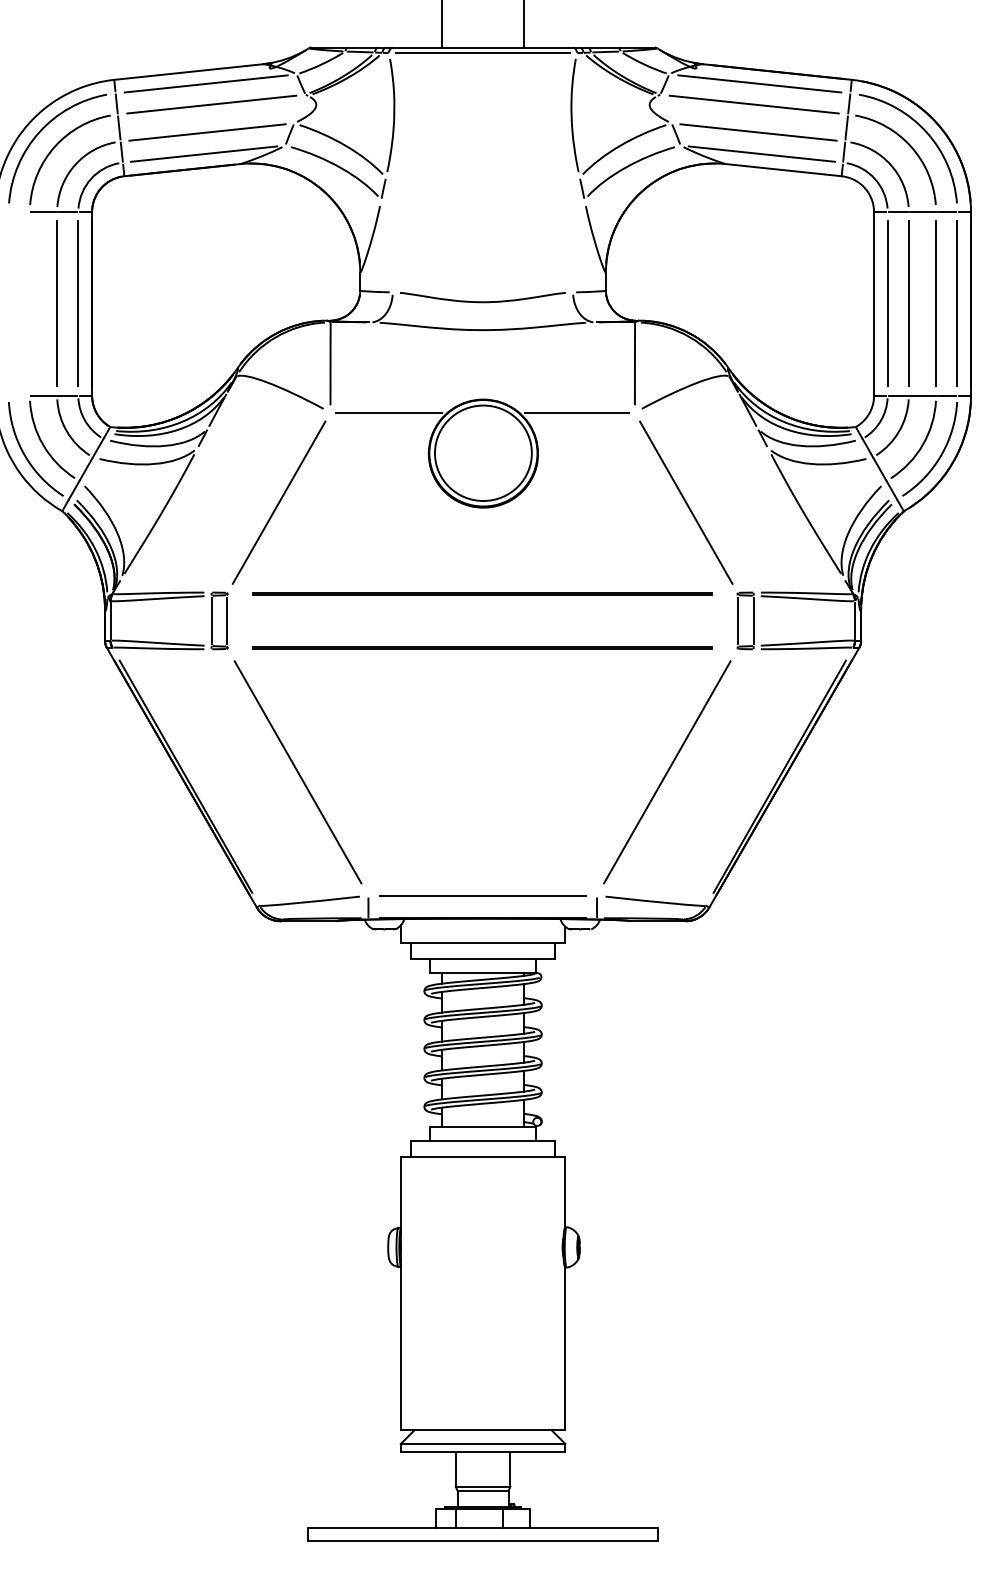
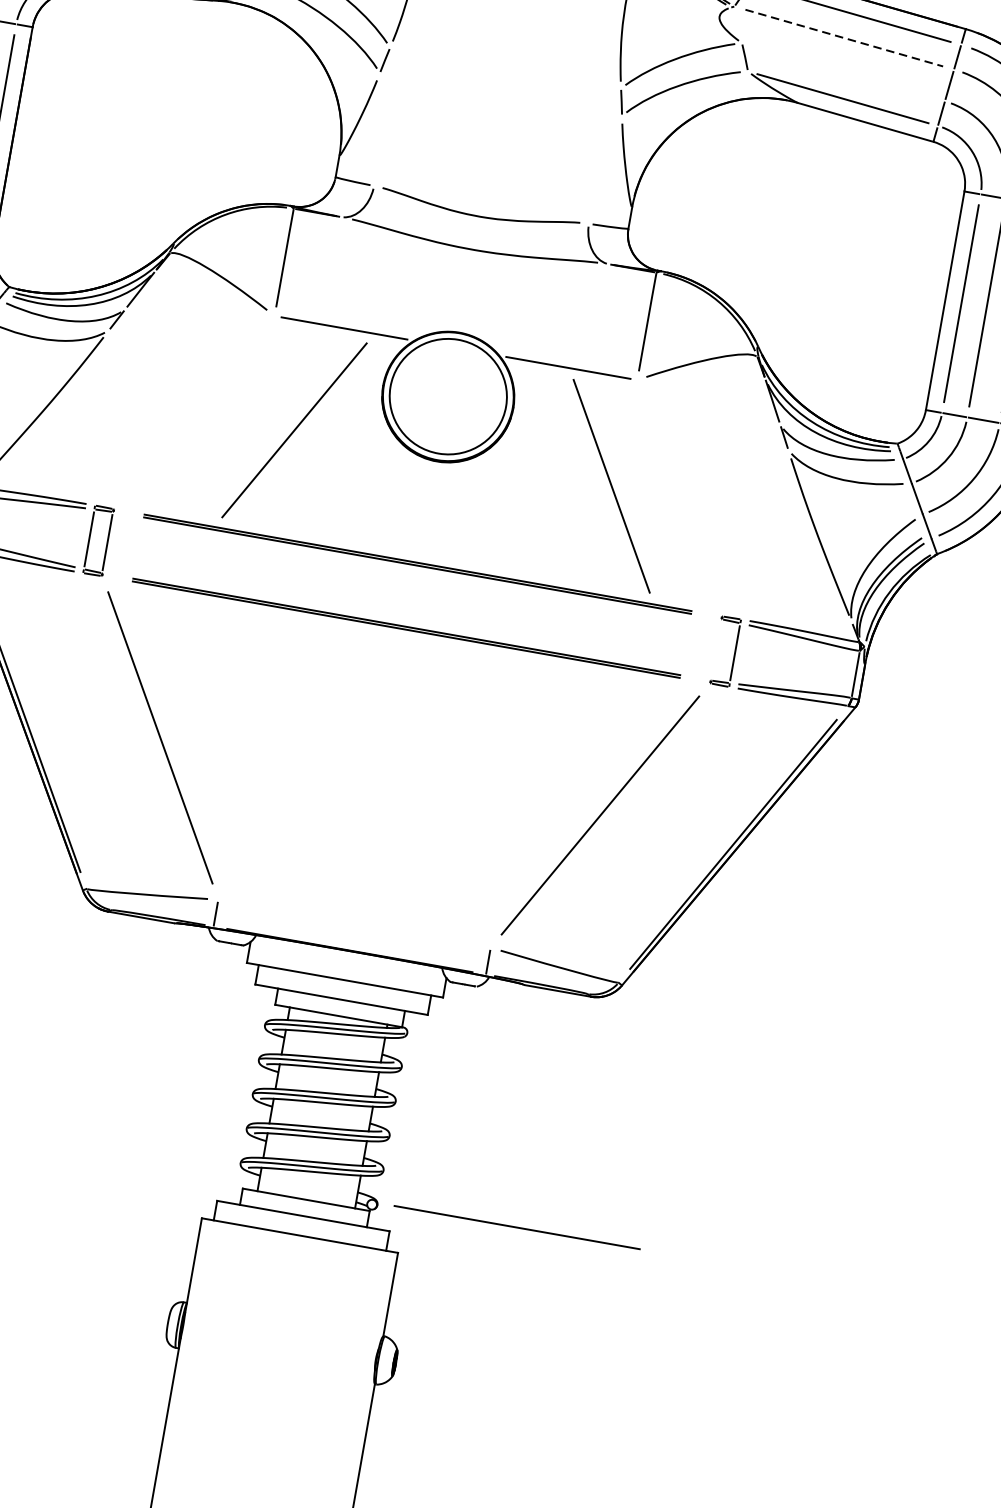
line: (754, 104) -> (844, 38), solid -> dashed
line: (758, 132) -> (843, 72), removed
line: (278, 502) -> (293, 429), moved
line: (686, 502) -> (612, 486), moved
line: (738, 620) -> (717, 649), removed
line: (482, 895) -> (516, 1227), moved

